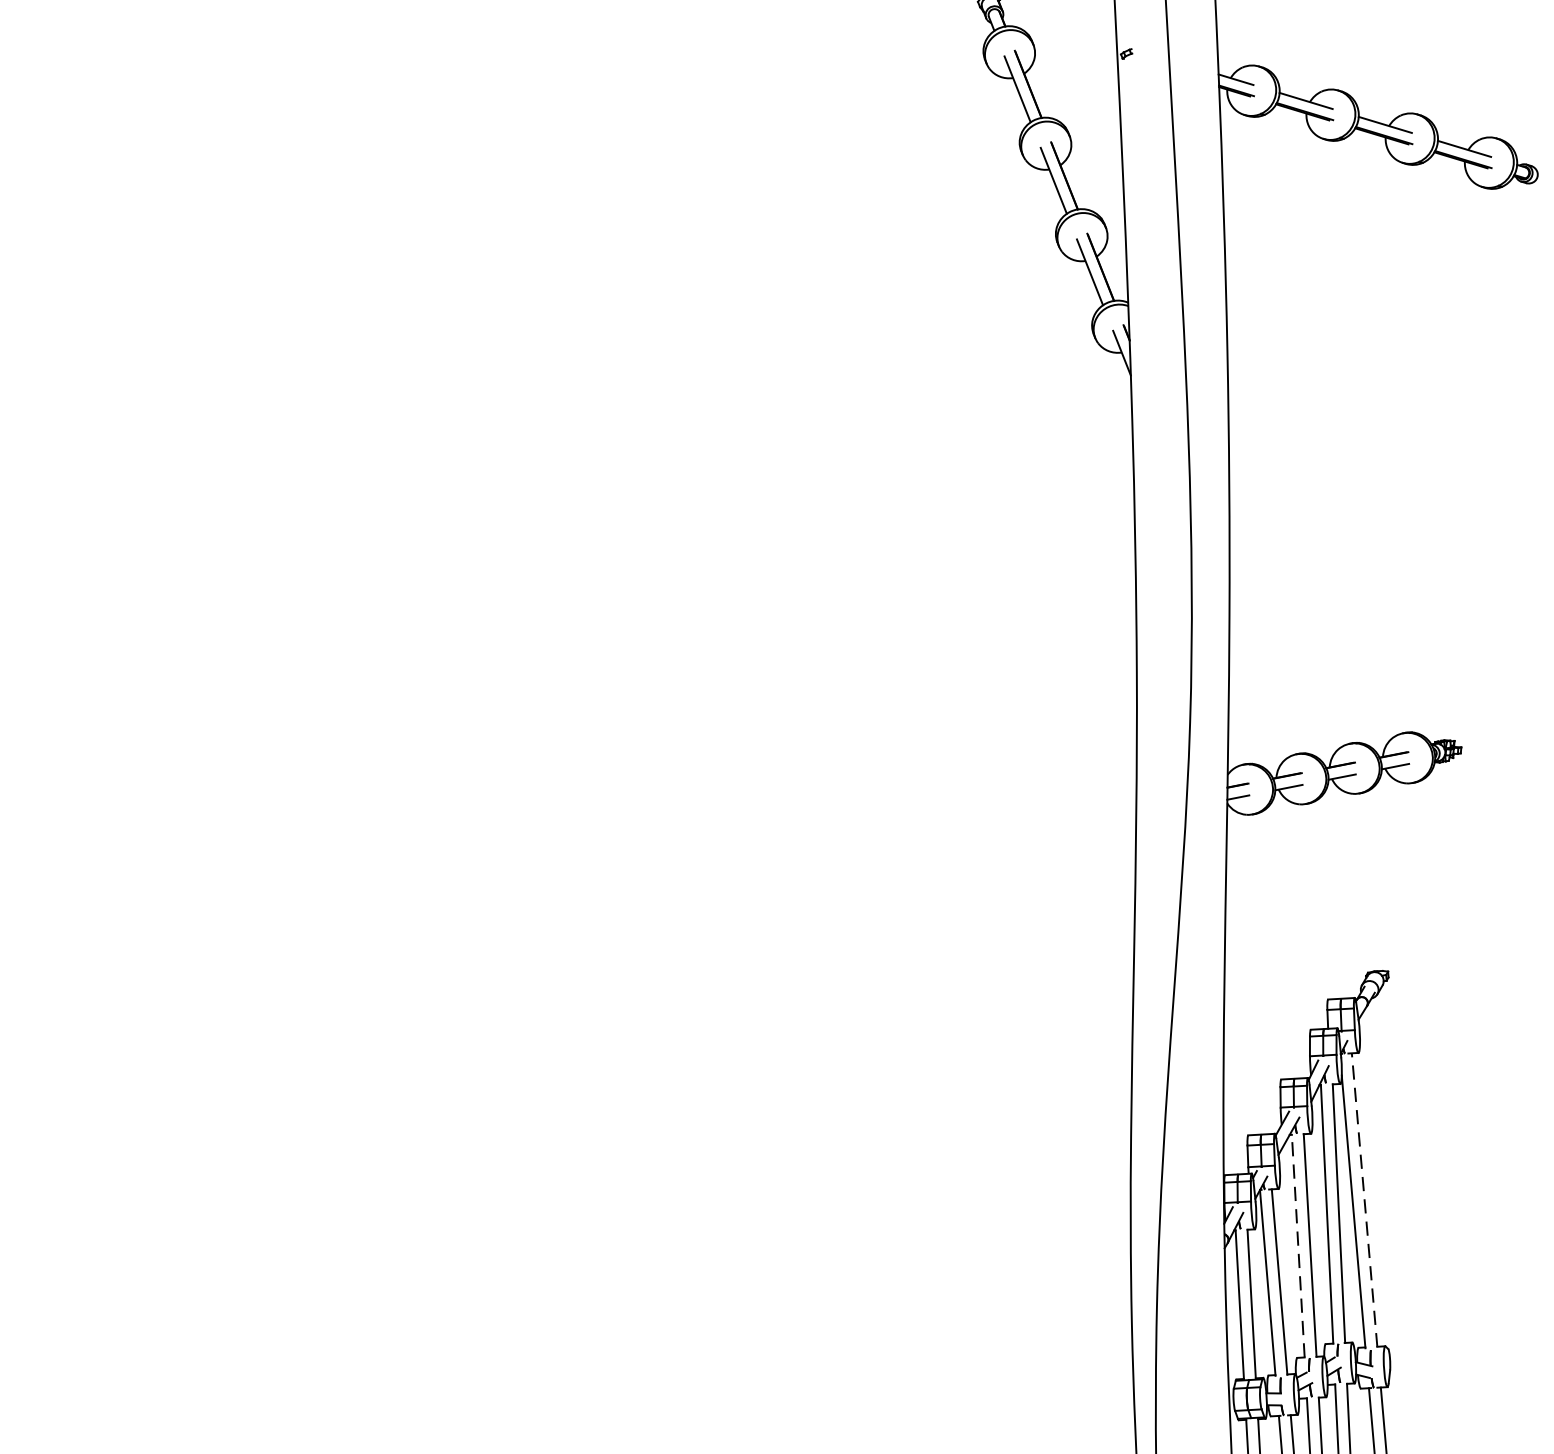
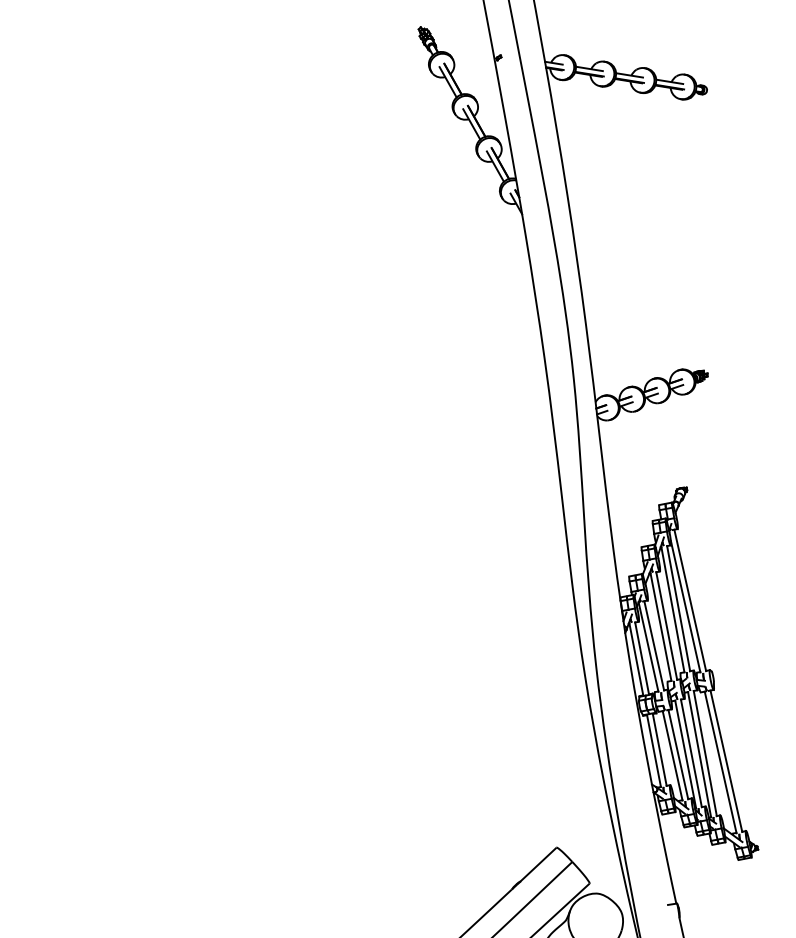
line: (1365, 1198) -> (690, 599), dashed -> solid
line: (1297, 1246) -> (660, 627), dashed -> solid

